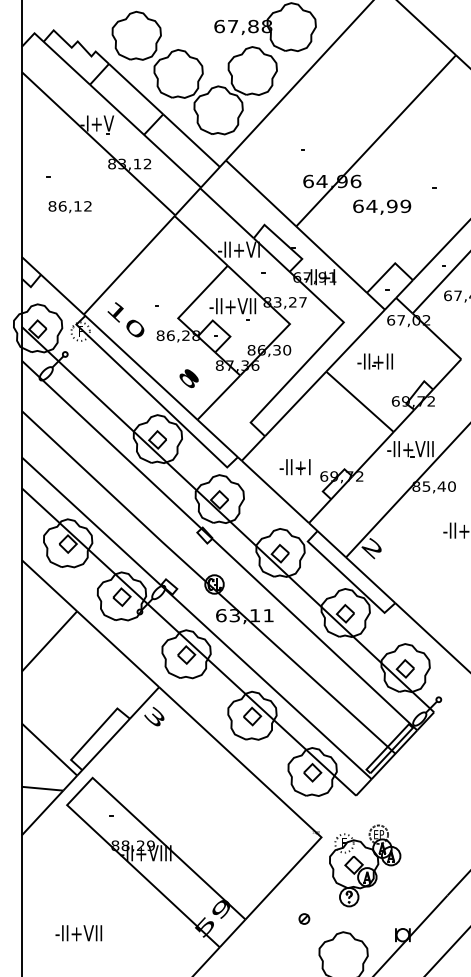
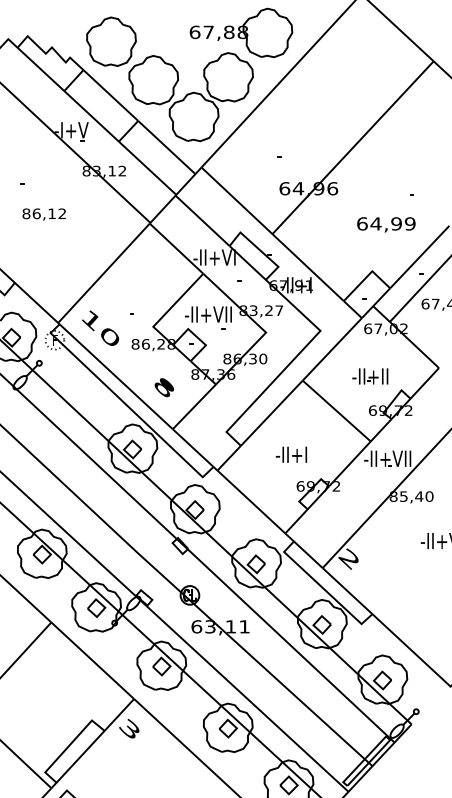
text: (382, 206) -> (386, 224), moved
part: (374, 361) -> (369, 376), moved
part: (294, 467) -> (290, 455), moved

